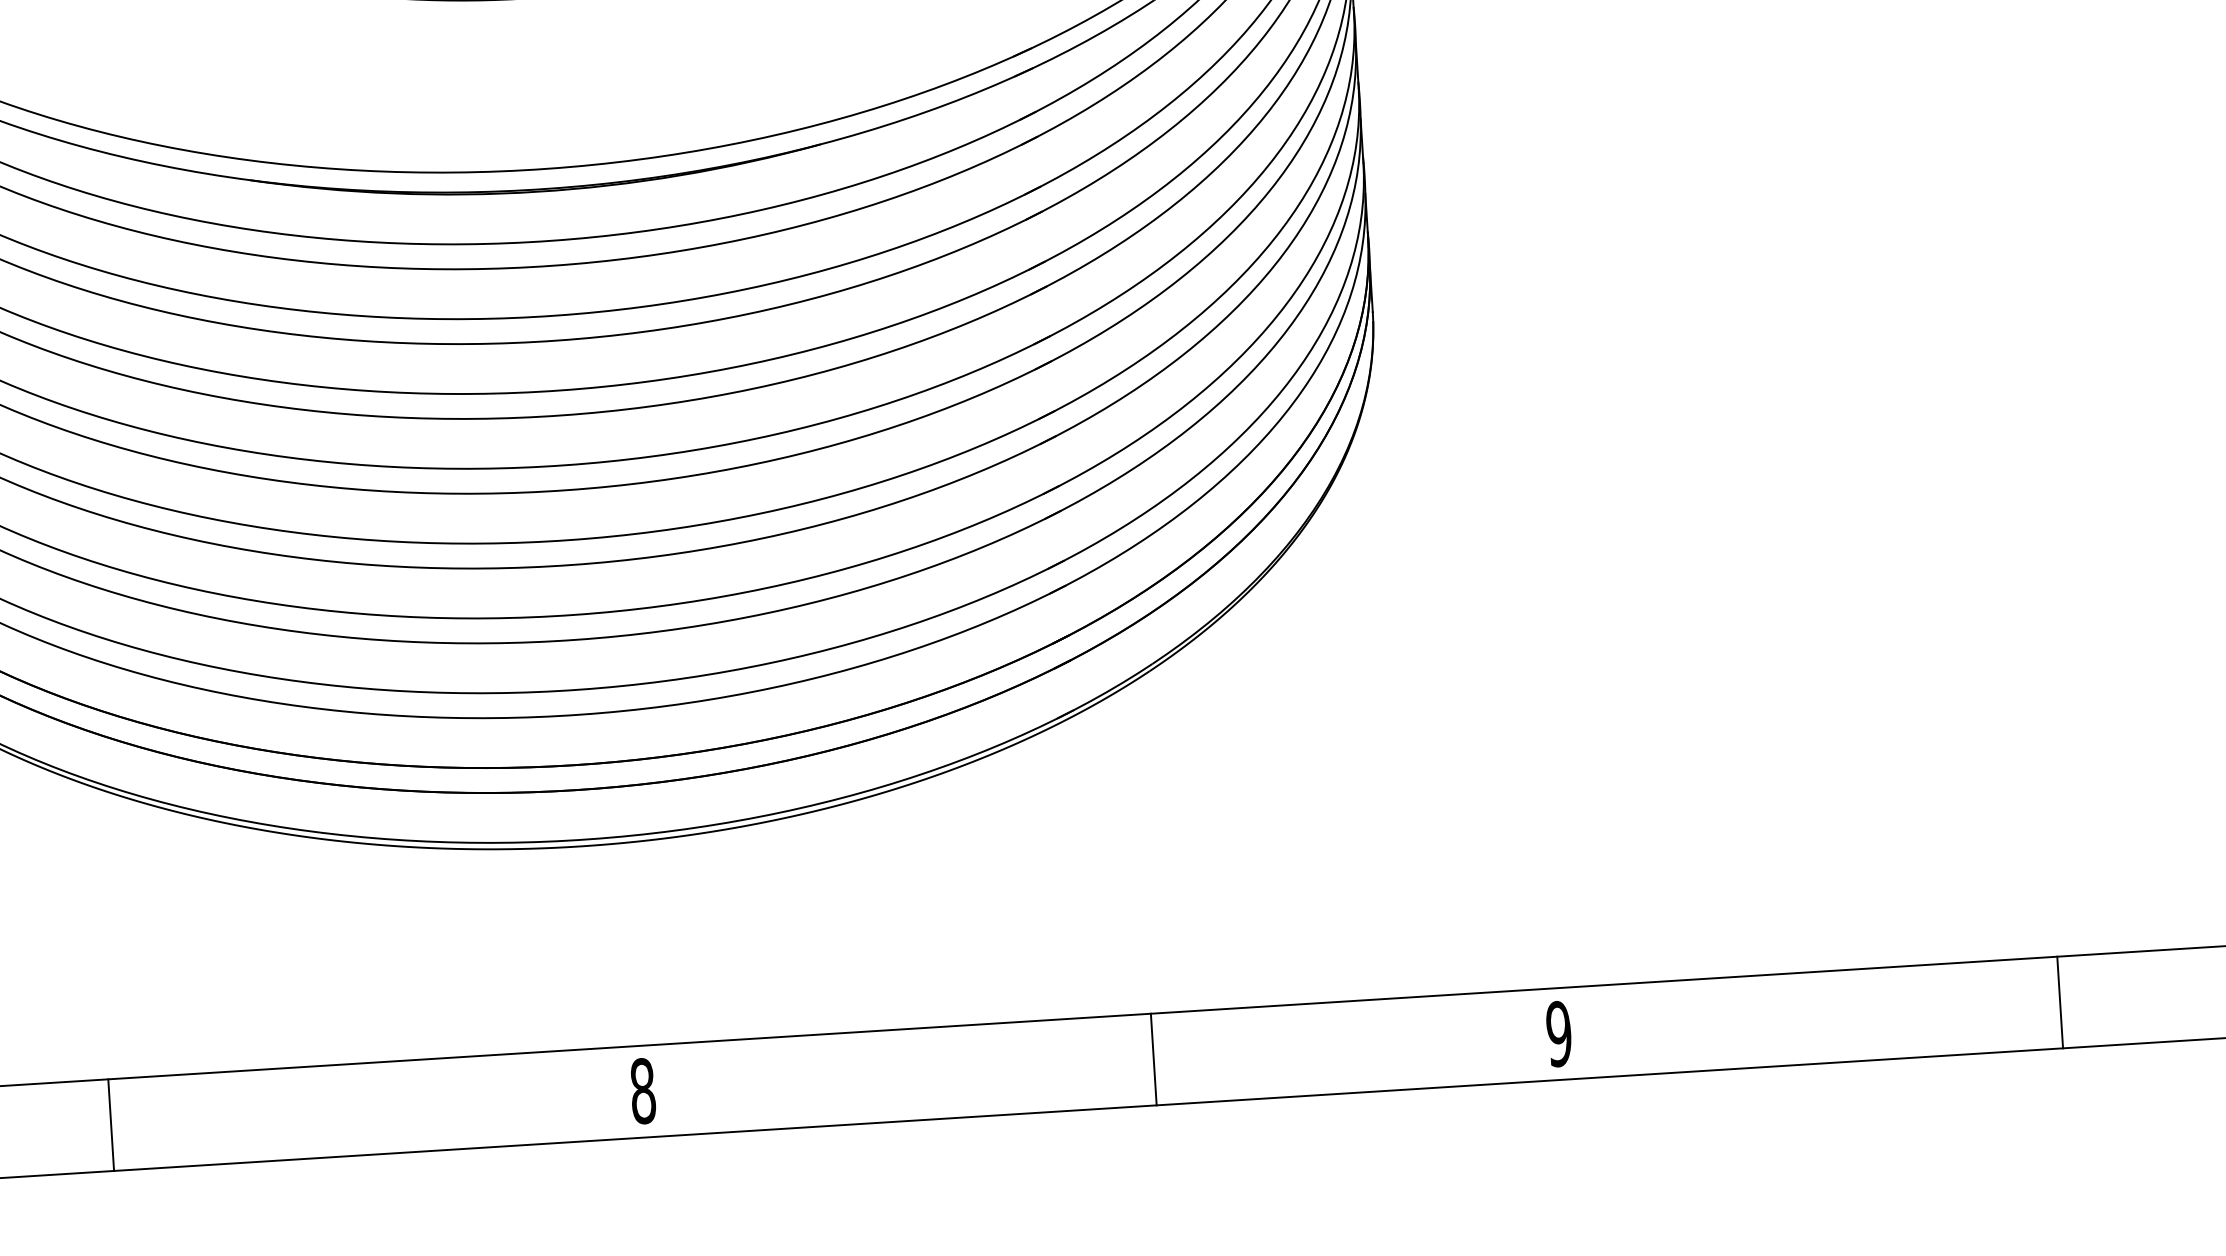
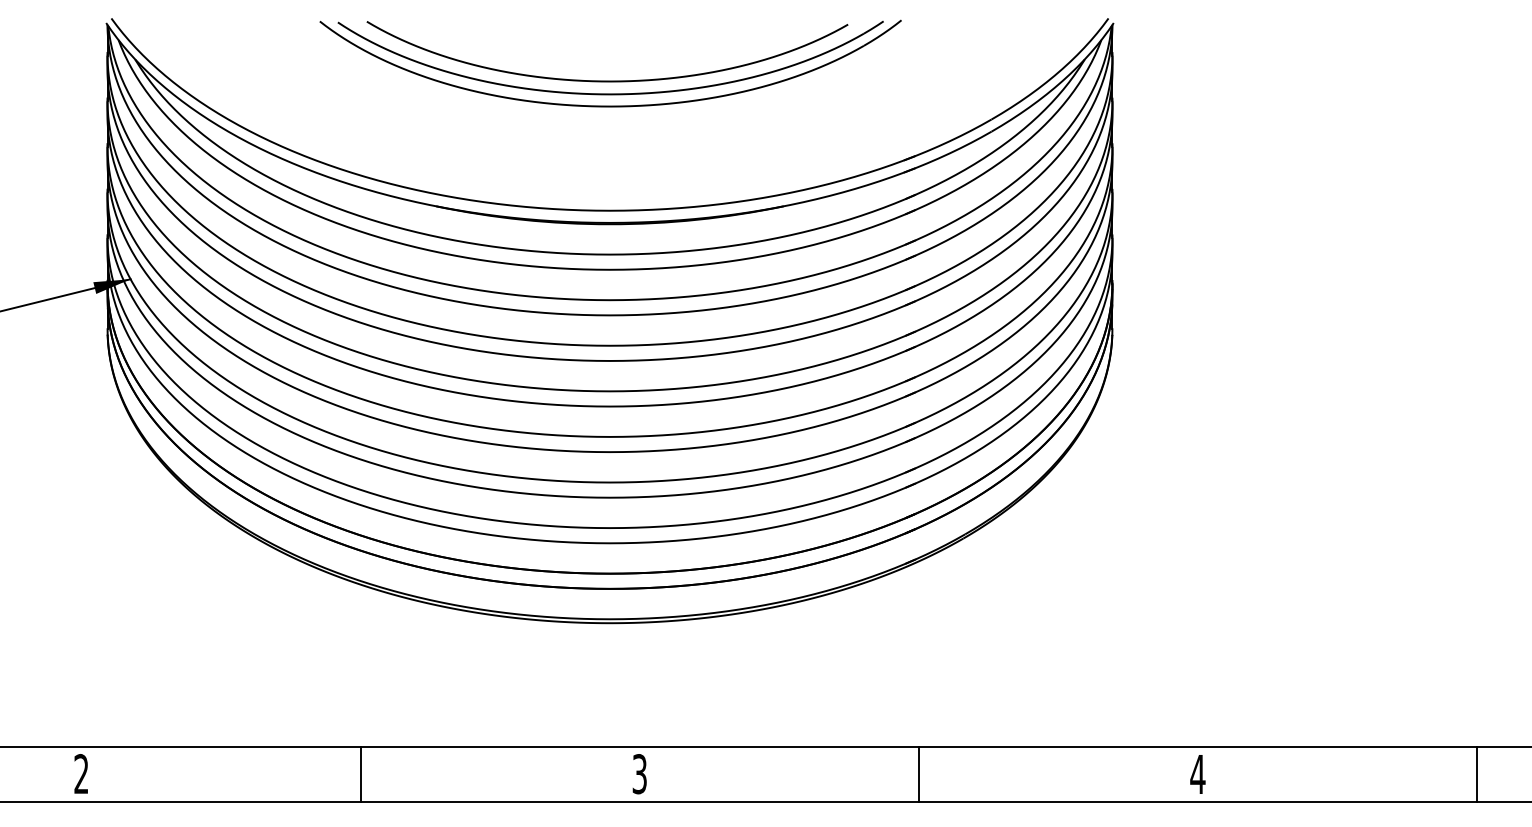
line: (2060, 1002) -> (1477, 774), moved
text: (1558, 1034) -> (1197, 774), 9 -> 4
line: (1153, 1059) -> (918, 774), moved
text: (642, 1091) -> (639, 774), 8 -> 3
line: (110, 1125) -> (360, 774), moved

